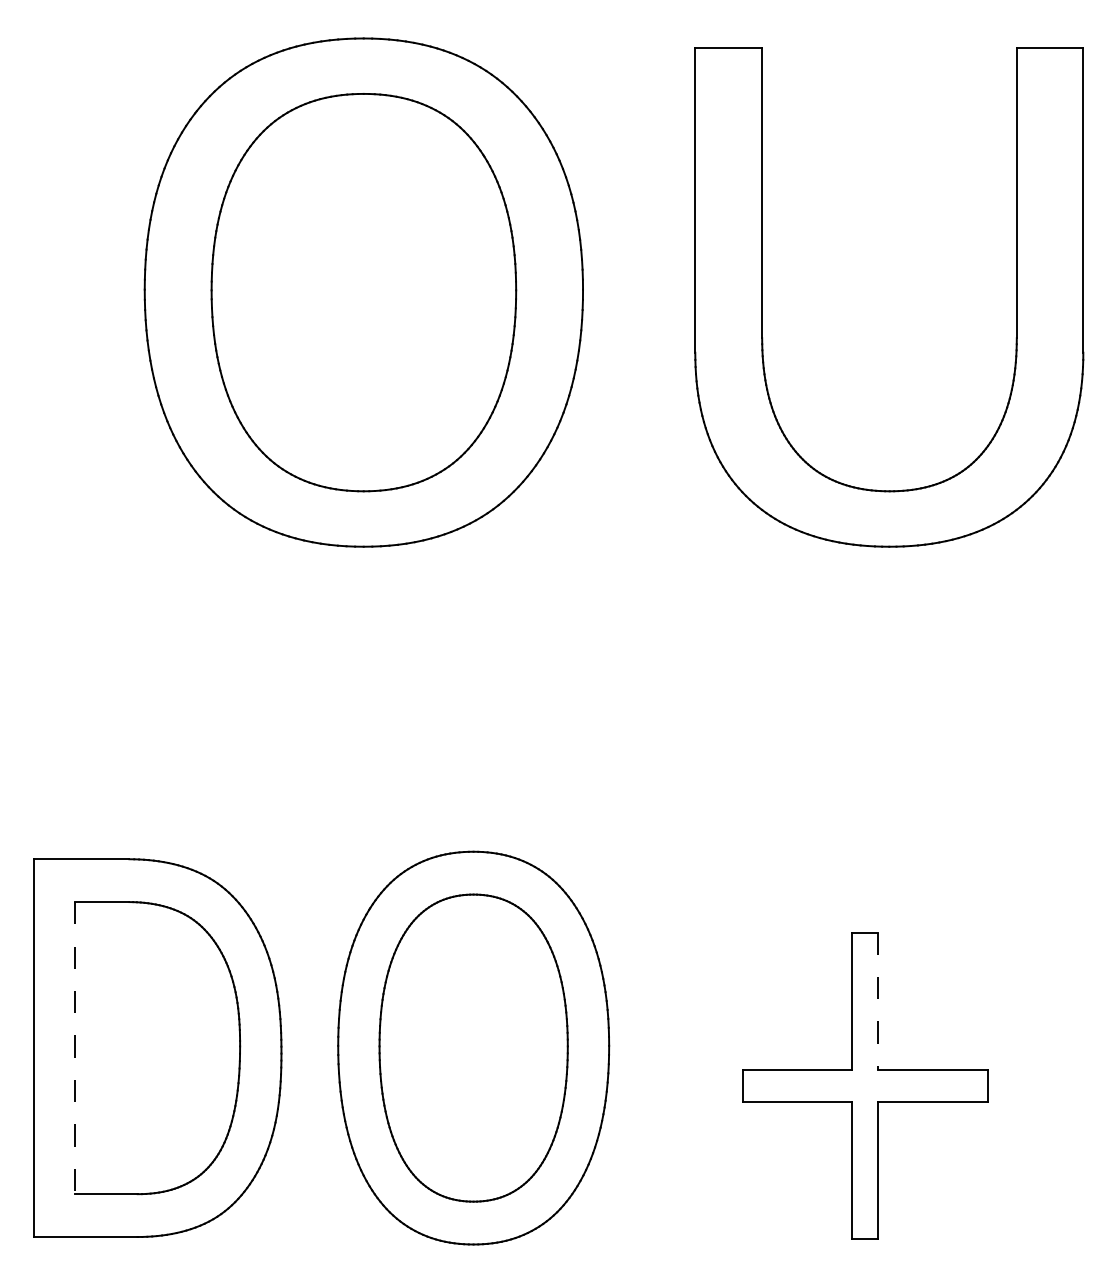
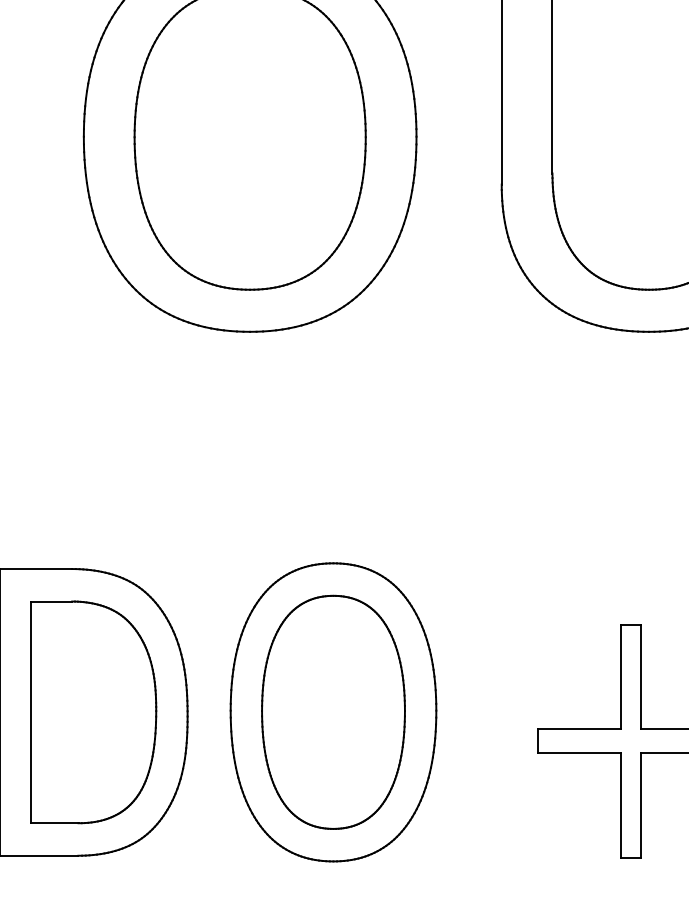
line: (878, 1001) -> (640, 676), dashed -> solid
line: (74, 1048) -> (30, 712), dashed -> solid

